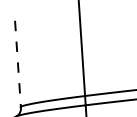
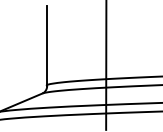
line: (18, 64) -> (47, 46), dashed -> solid

